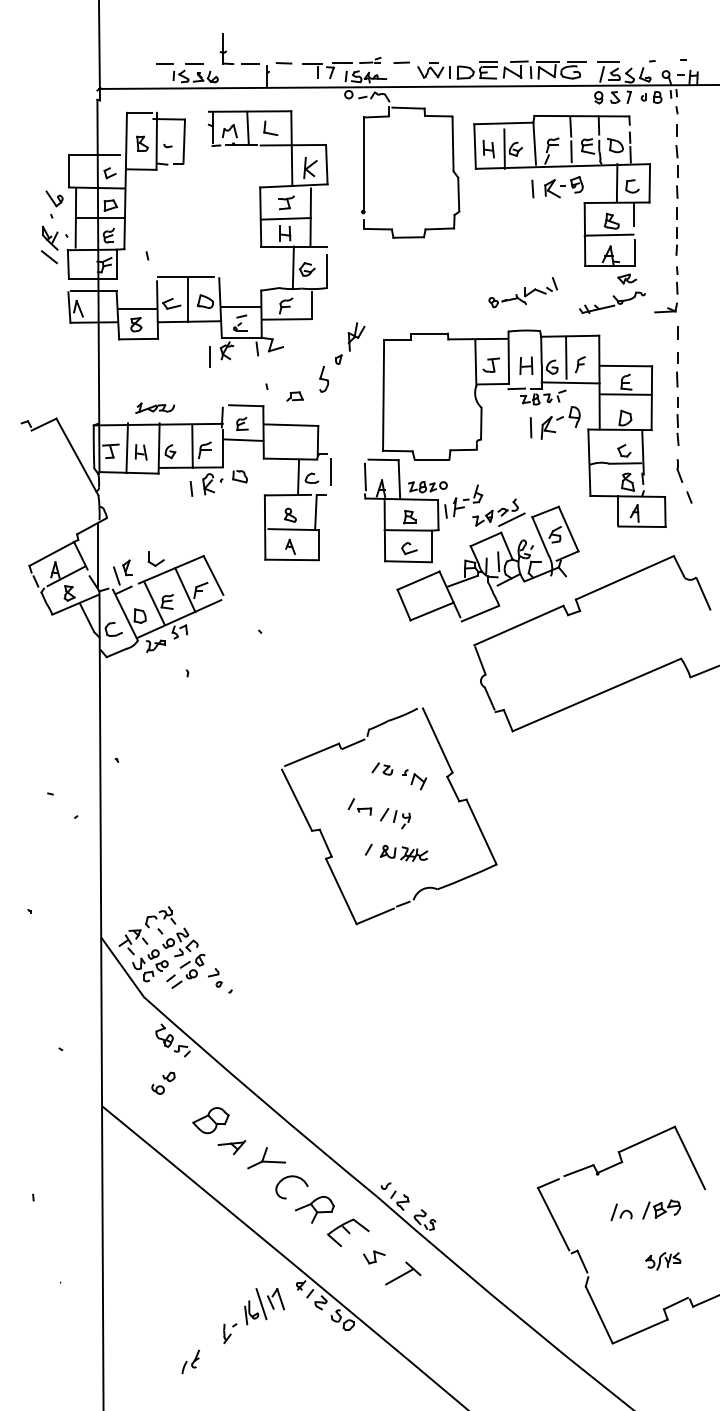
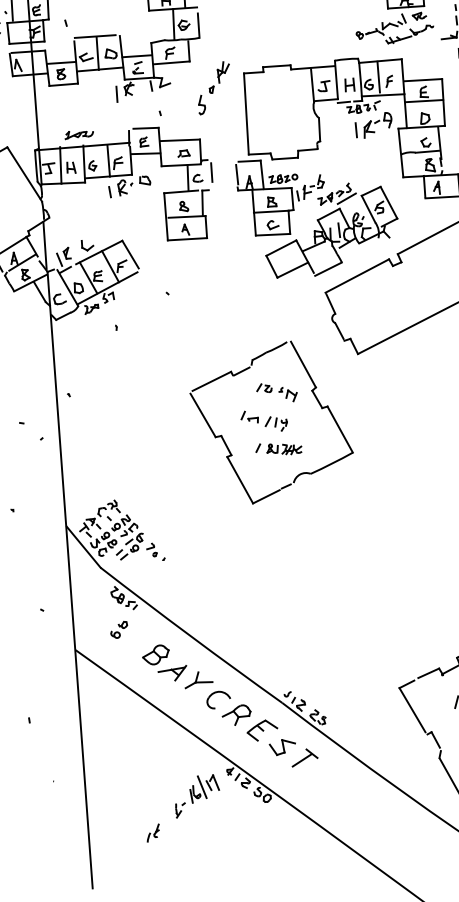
part: (522, 292) -> (380, 26), moved
part: (294, 396) -> (183, 153), moved
part: (231, 1147) -> (172, 673), size x1.43
part: (374, 1257) -> (282, 747), size x1.67

